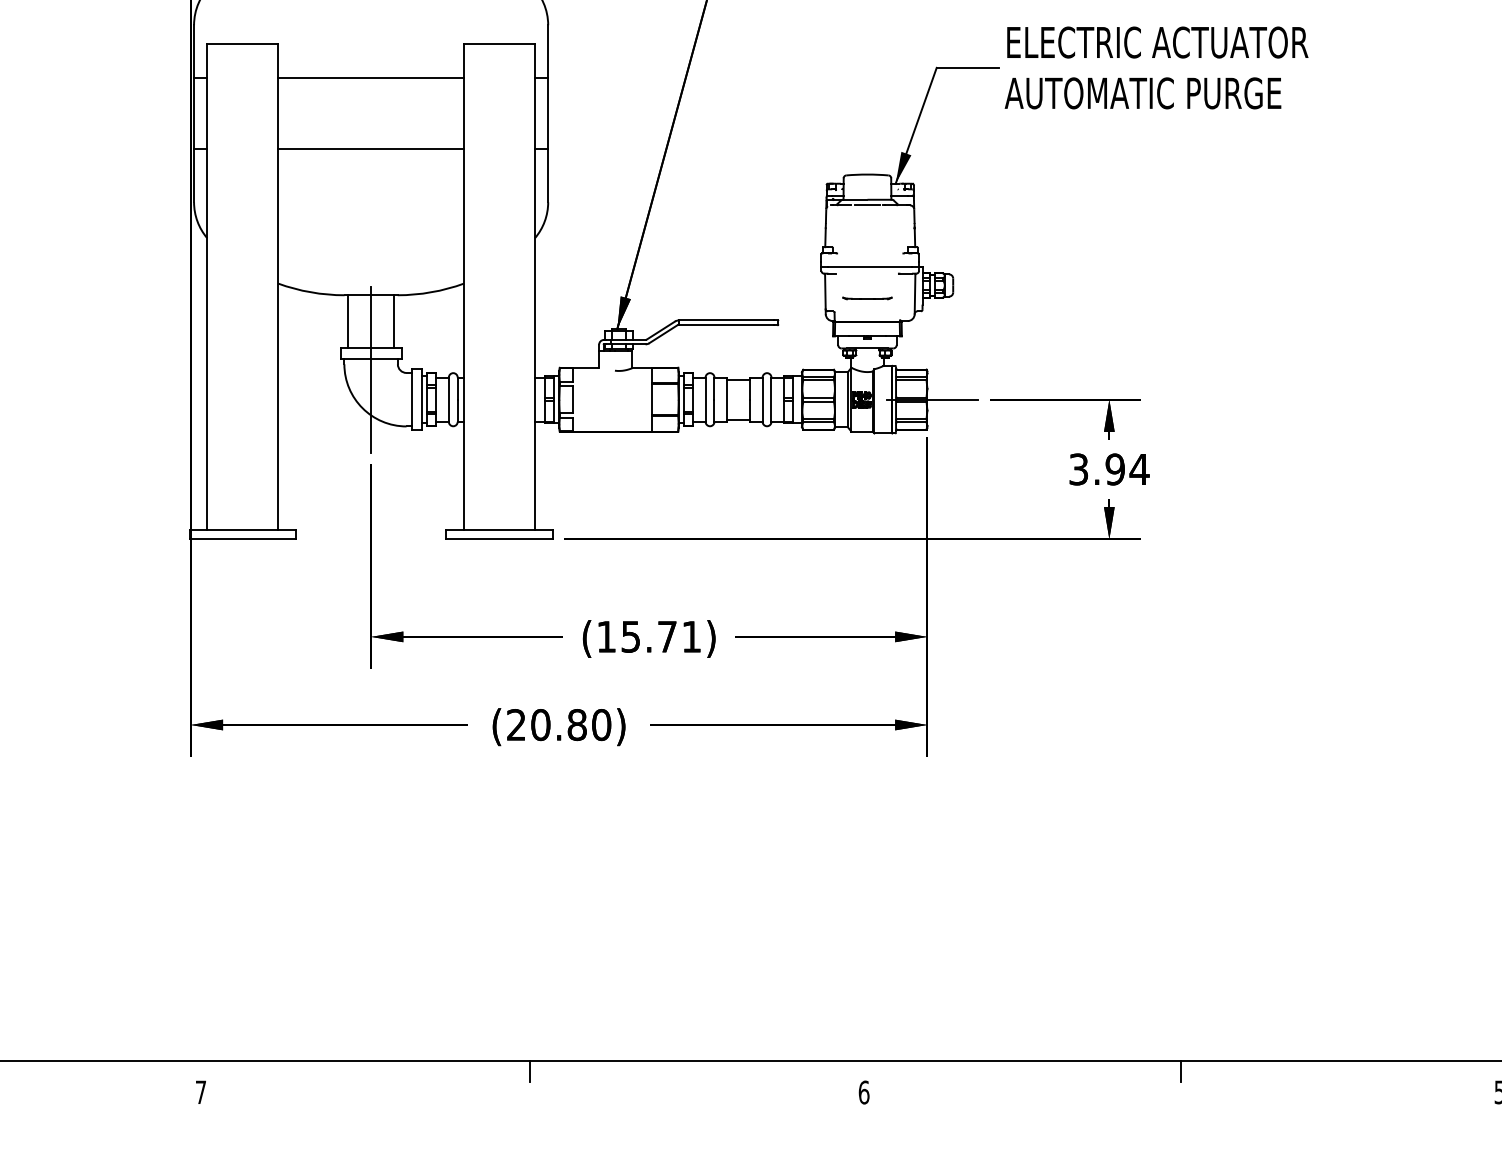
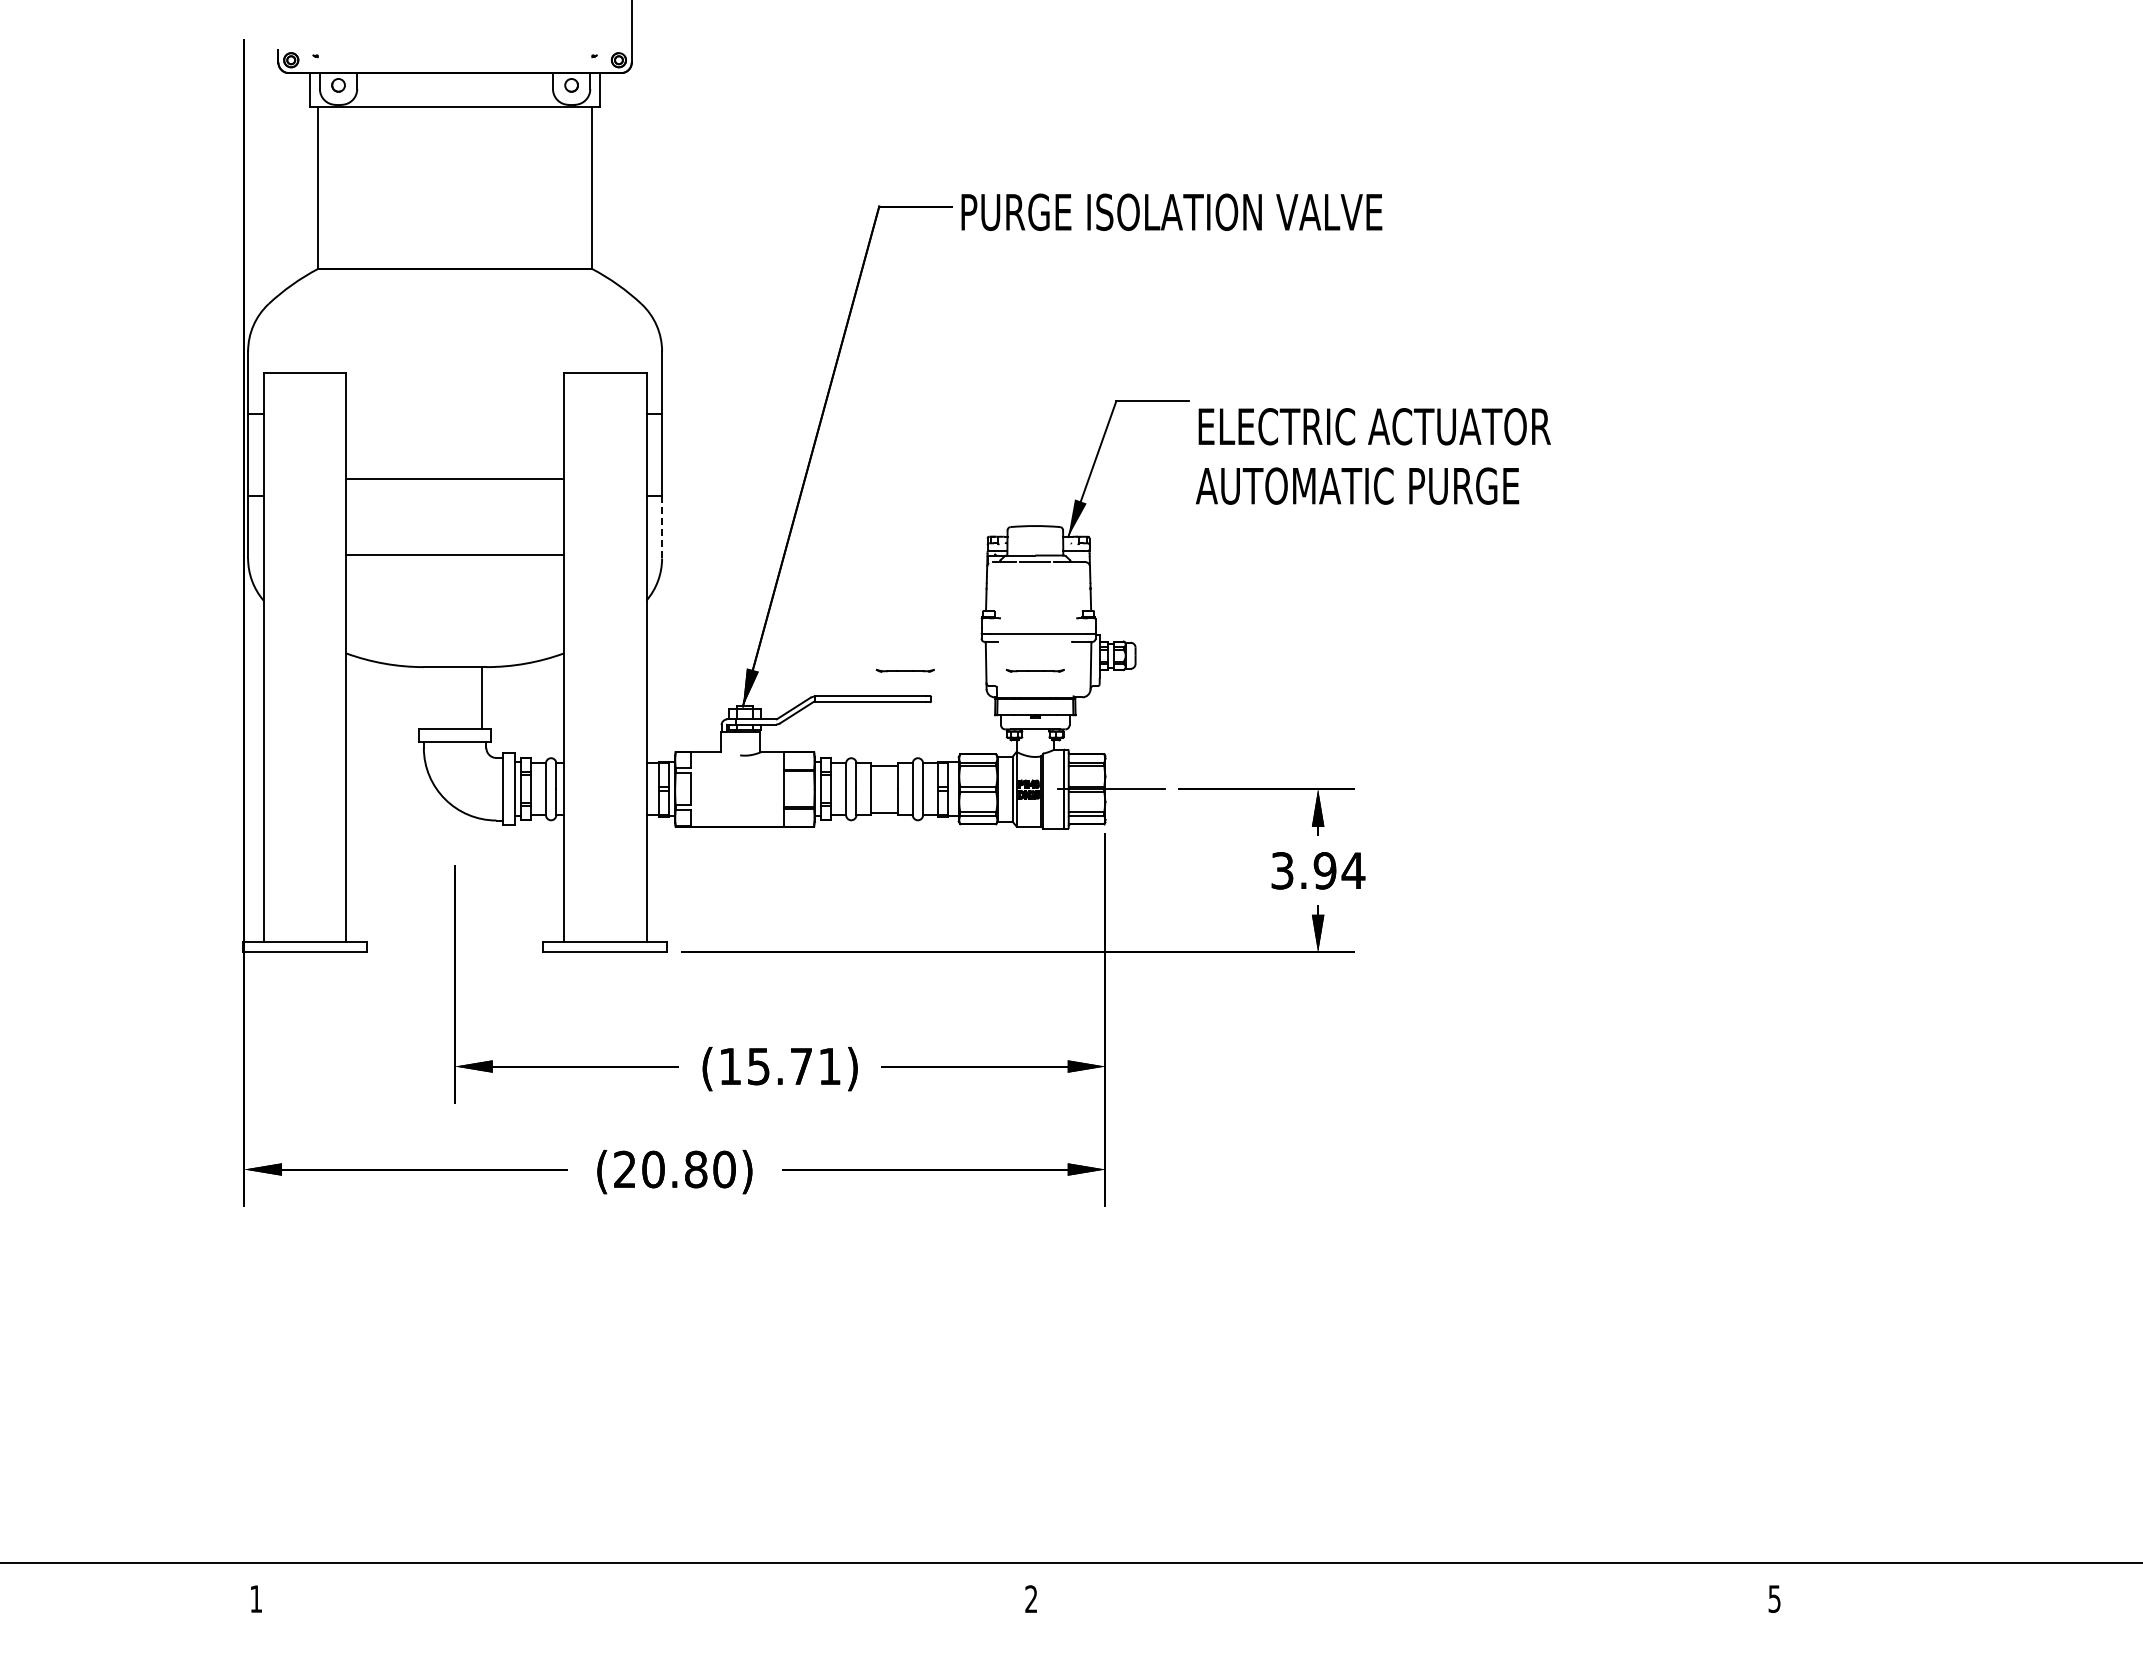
text: (1156, 68) -> (1373, 456), moved
line: (370, 78) -> (454, 478), moved
line: (370, 149) -> (454, 555), moved
line: (548, 174) -> (662, 526), solid -> dashed
part: (755, 298) -> (904, 670), added
line: (347, 322) -> (427, 698), removed
line: (371, 369) -> (455, 754), removed
line: (529, 1071) -> (640, 1574), removed
line: (1180, 1071) -> (1401, 1574), removed
text: (201, 1091) -> (256, 1598), 7 -> 1
text: (864, 1092) -> (1031, 1599), 6 -> 2

